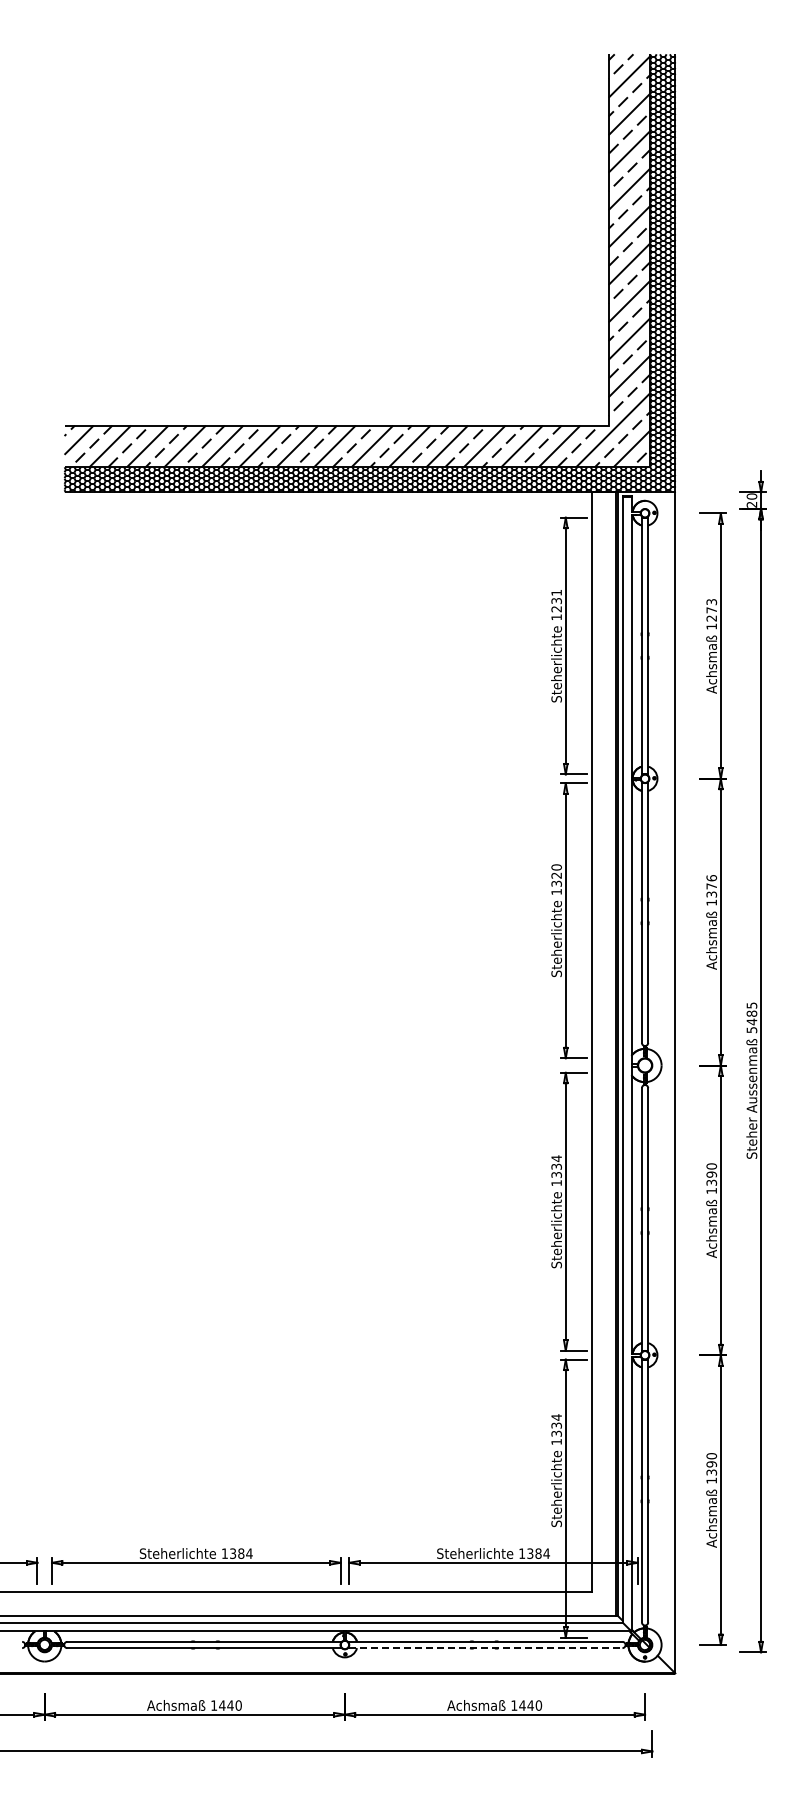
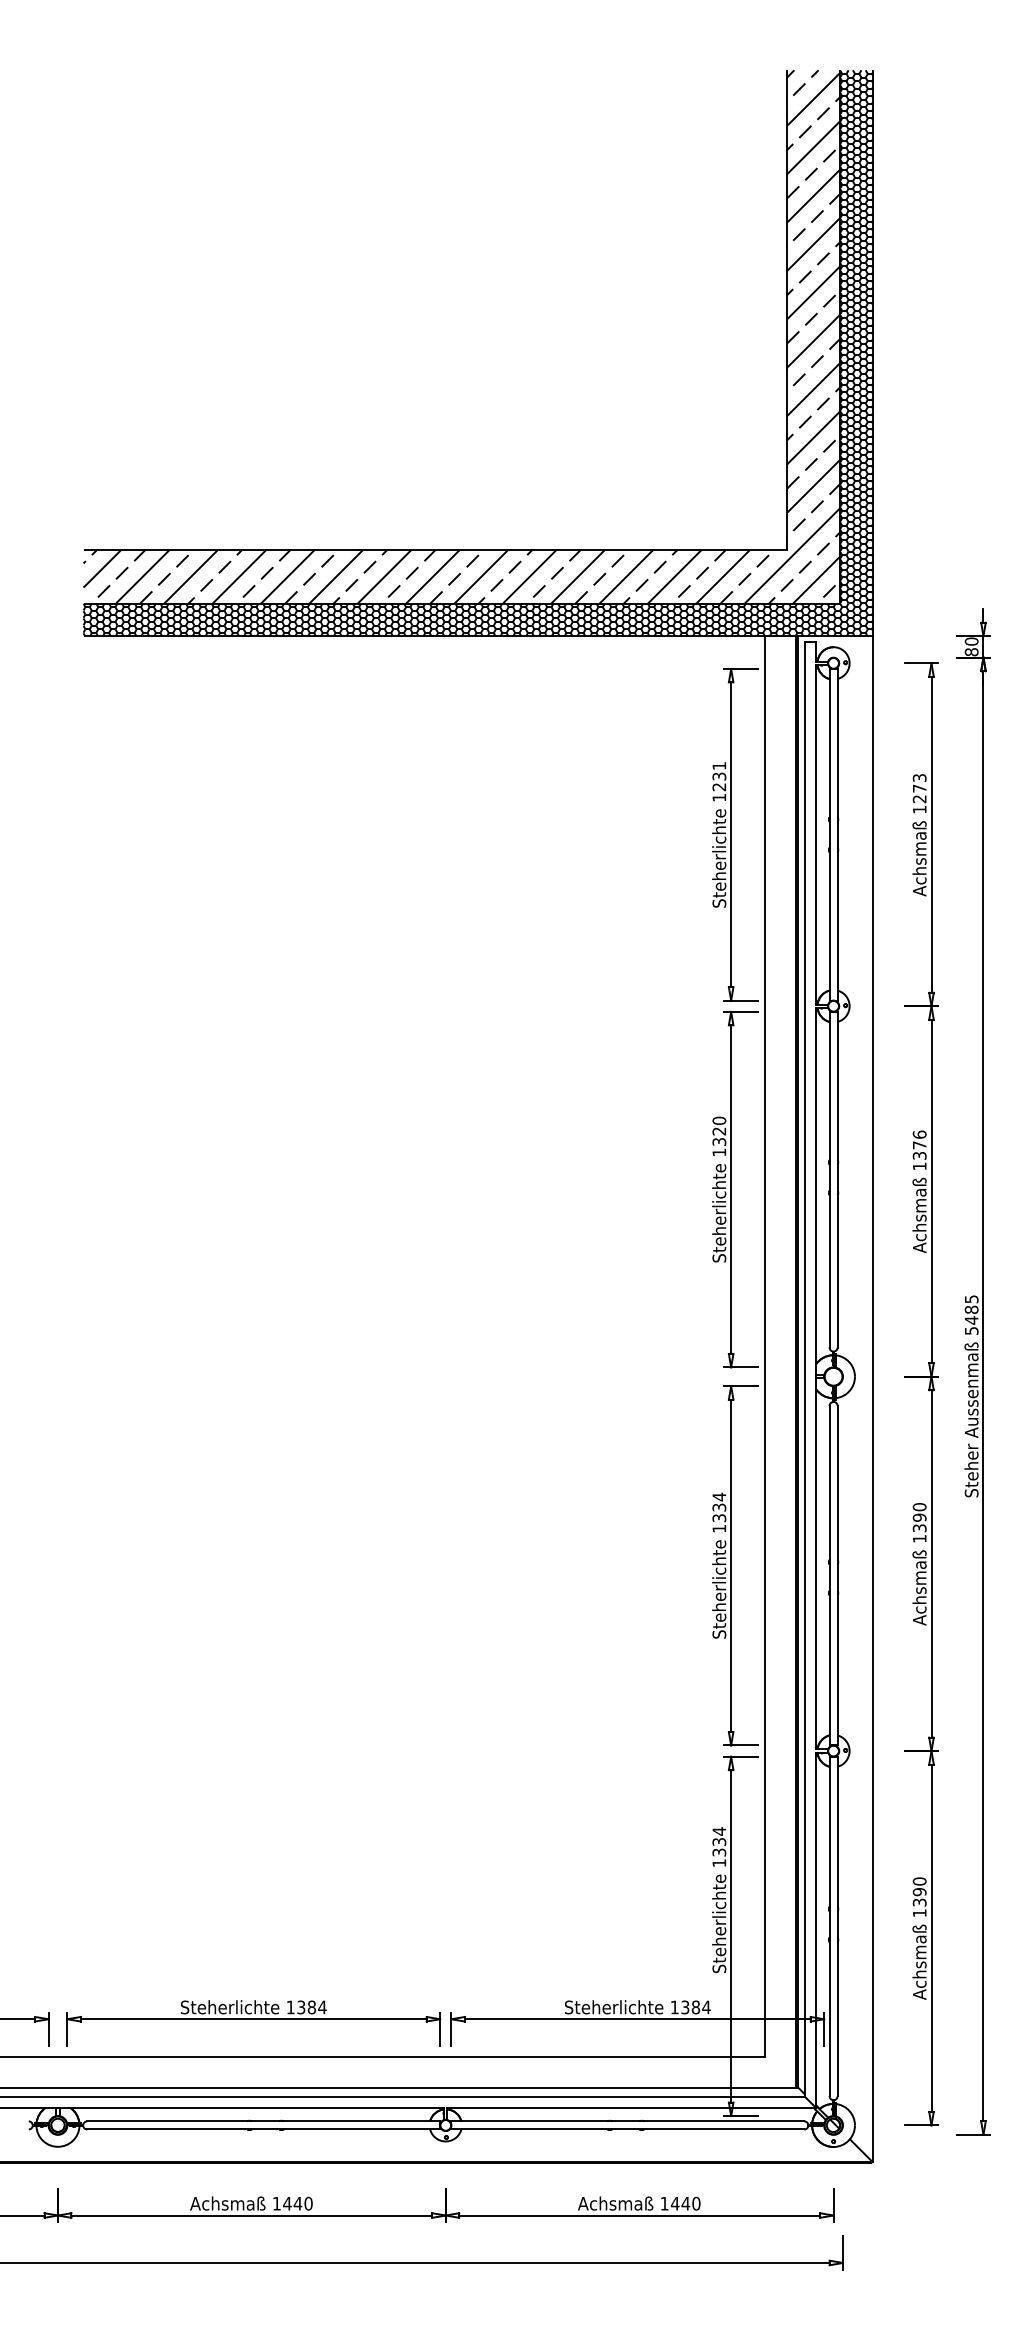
text: (751, 504) -> (971, 651), 20 -> 80
line: (485, 1648) -> (627, 2129), dashed -> solid

